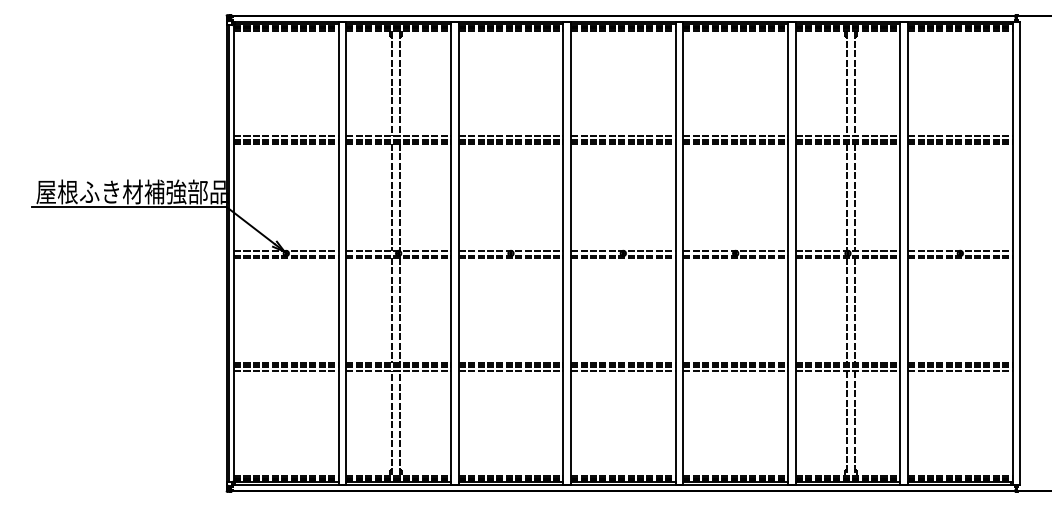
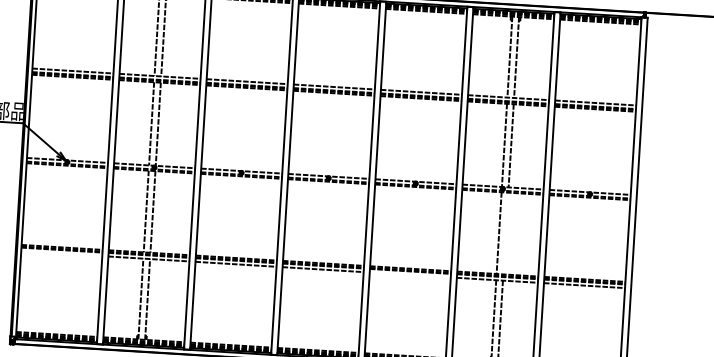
line: (855, 310) -> (506, 233), removed
line: (286, 371) -> (61, 253), removed
line: (735, 371) -> (410, 275), removed

